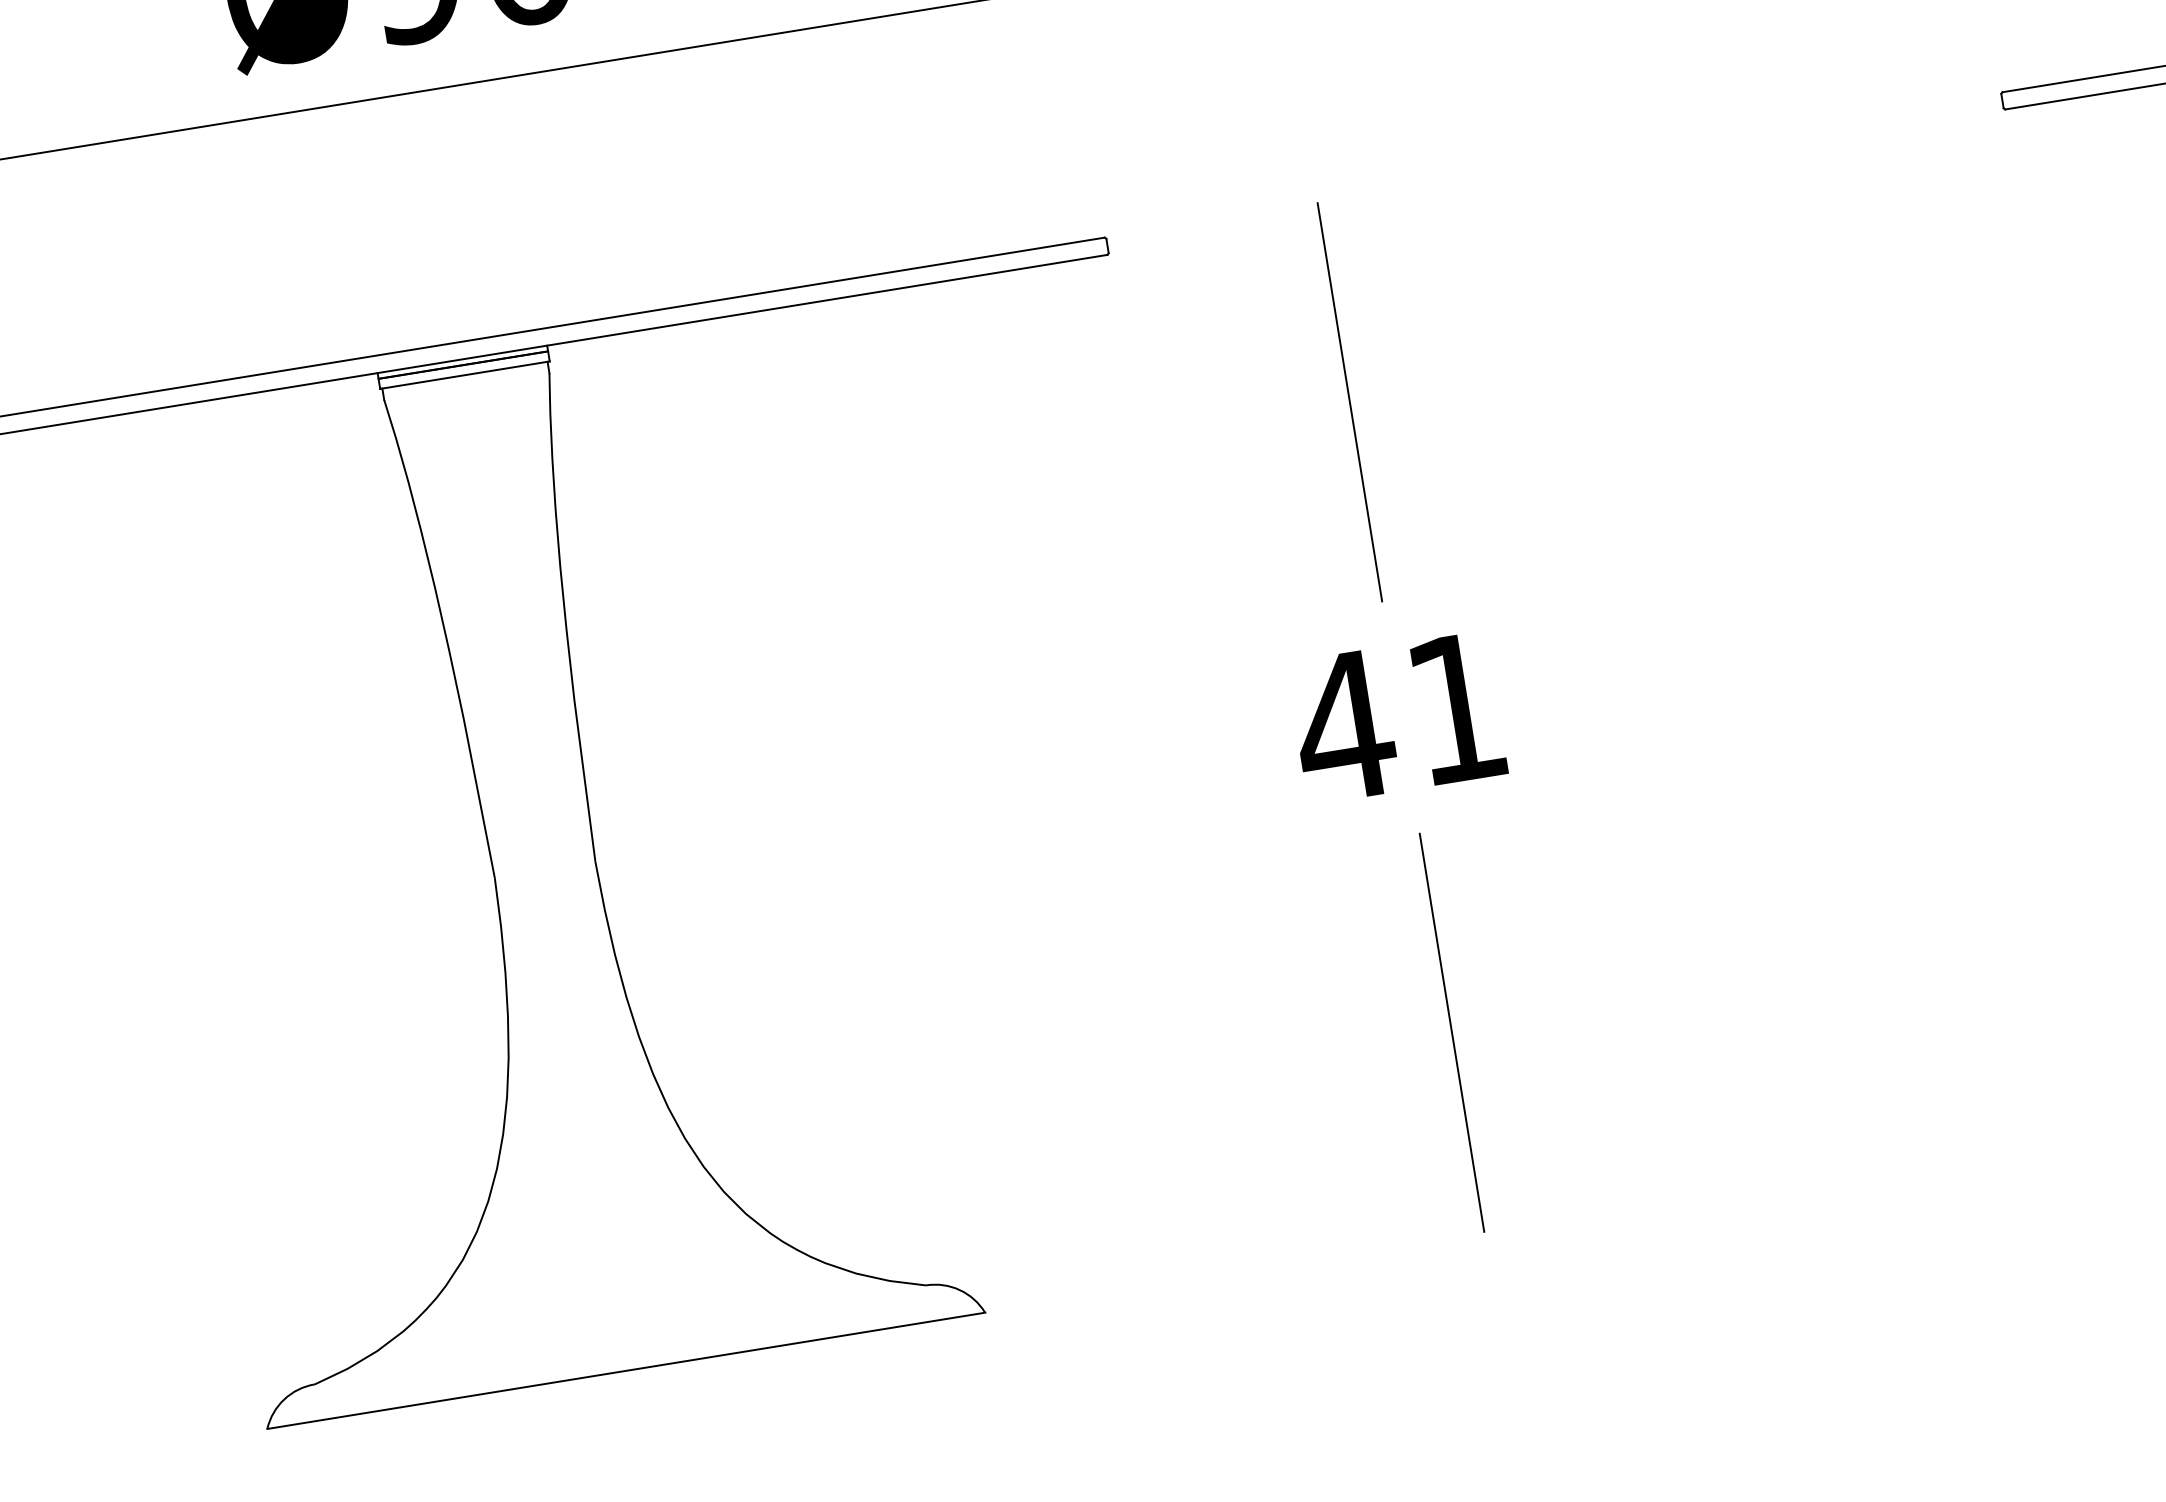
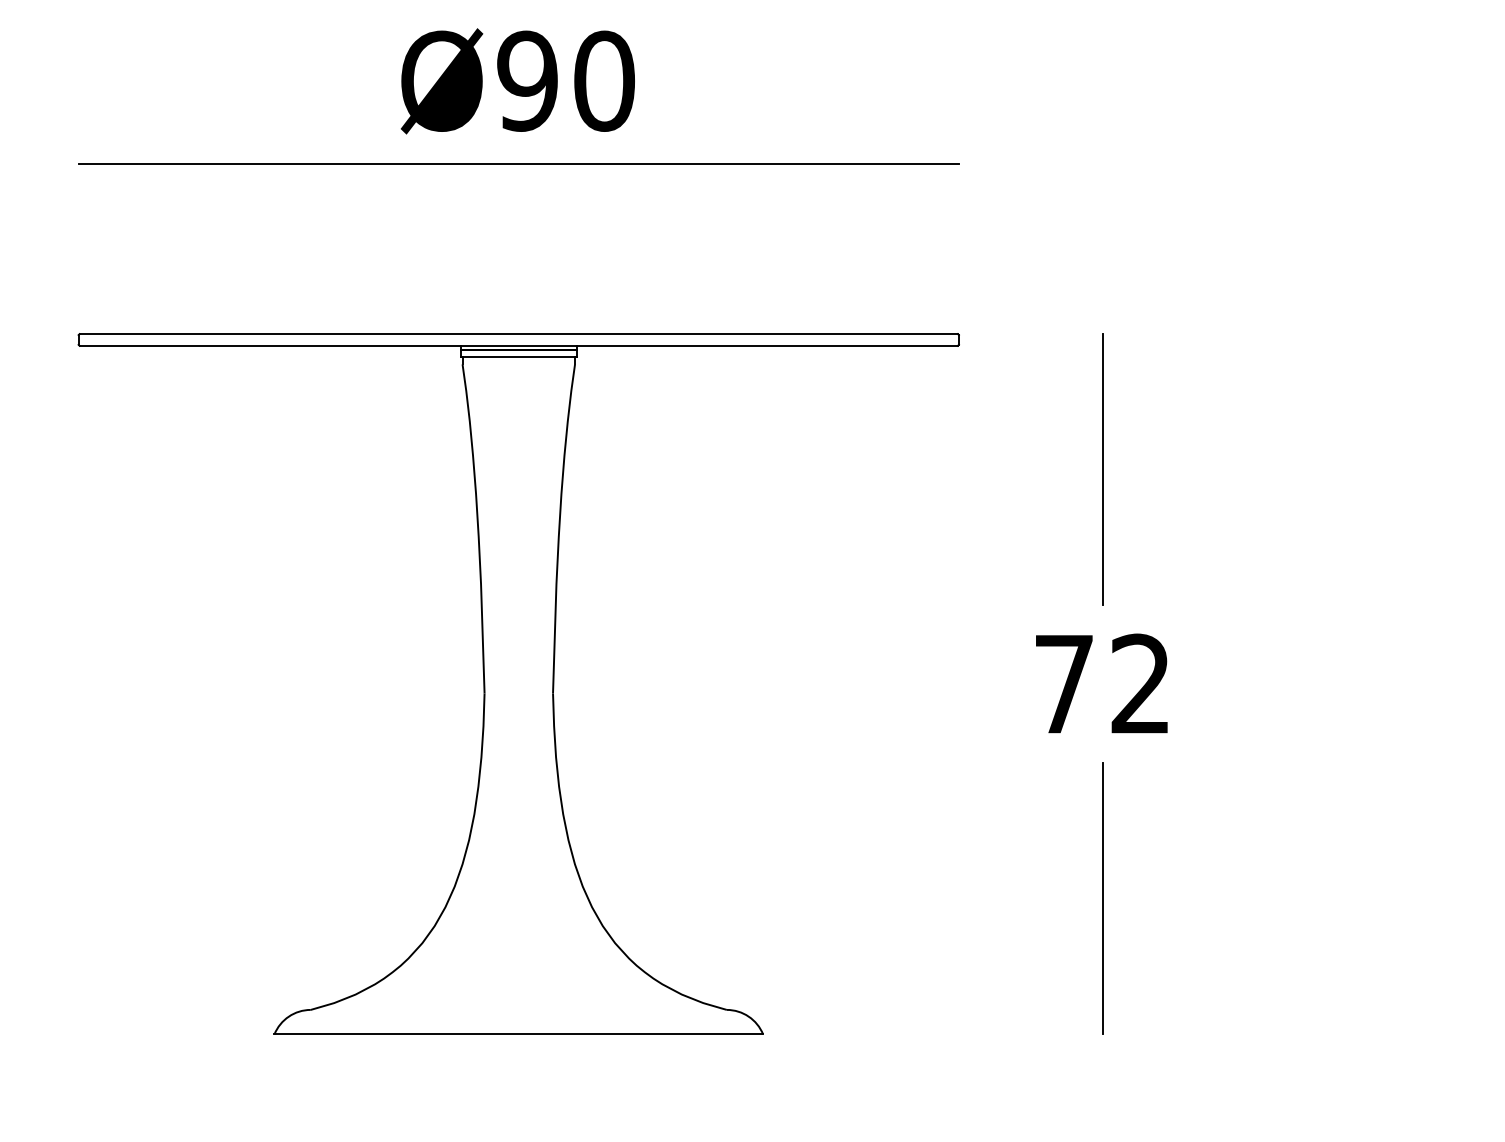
text: (1397, 717) -> (1100, 683), 41 -> 72

